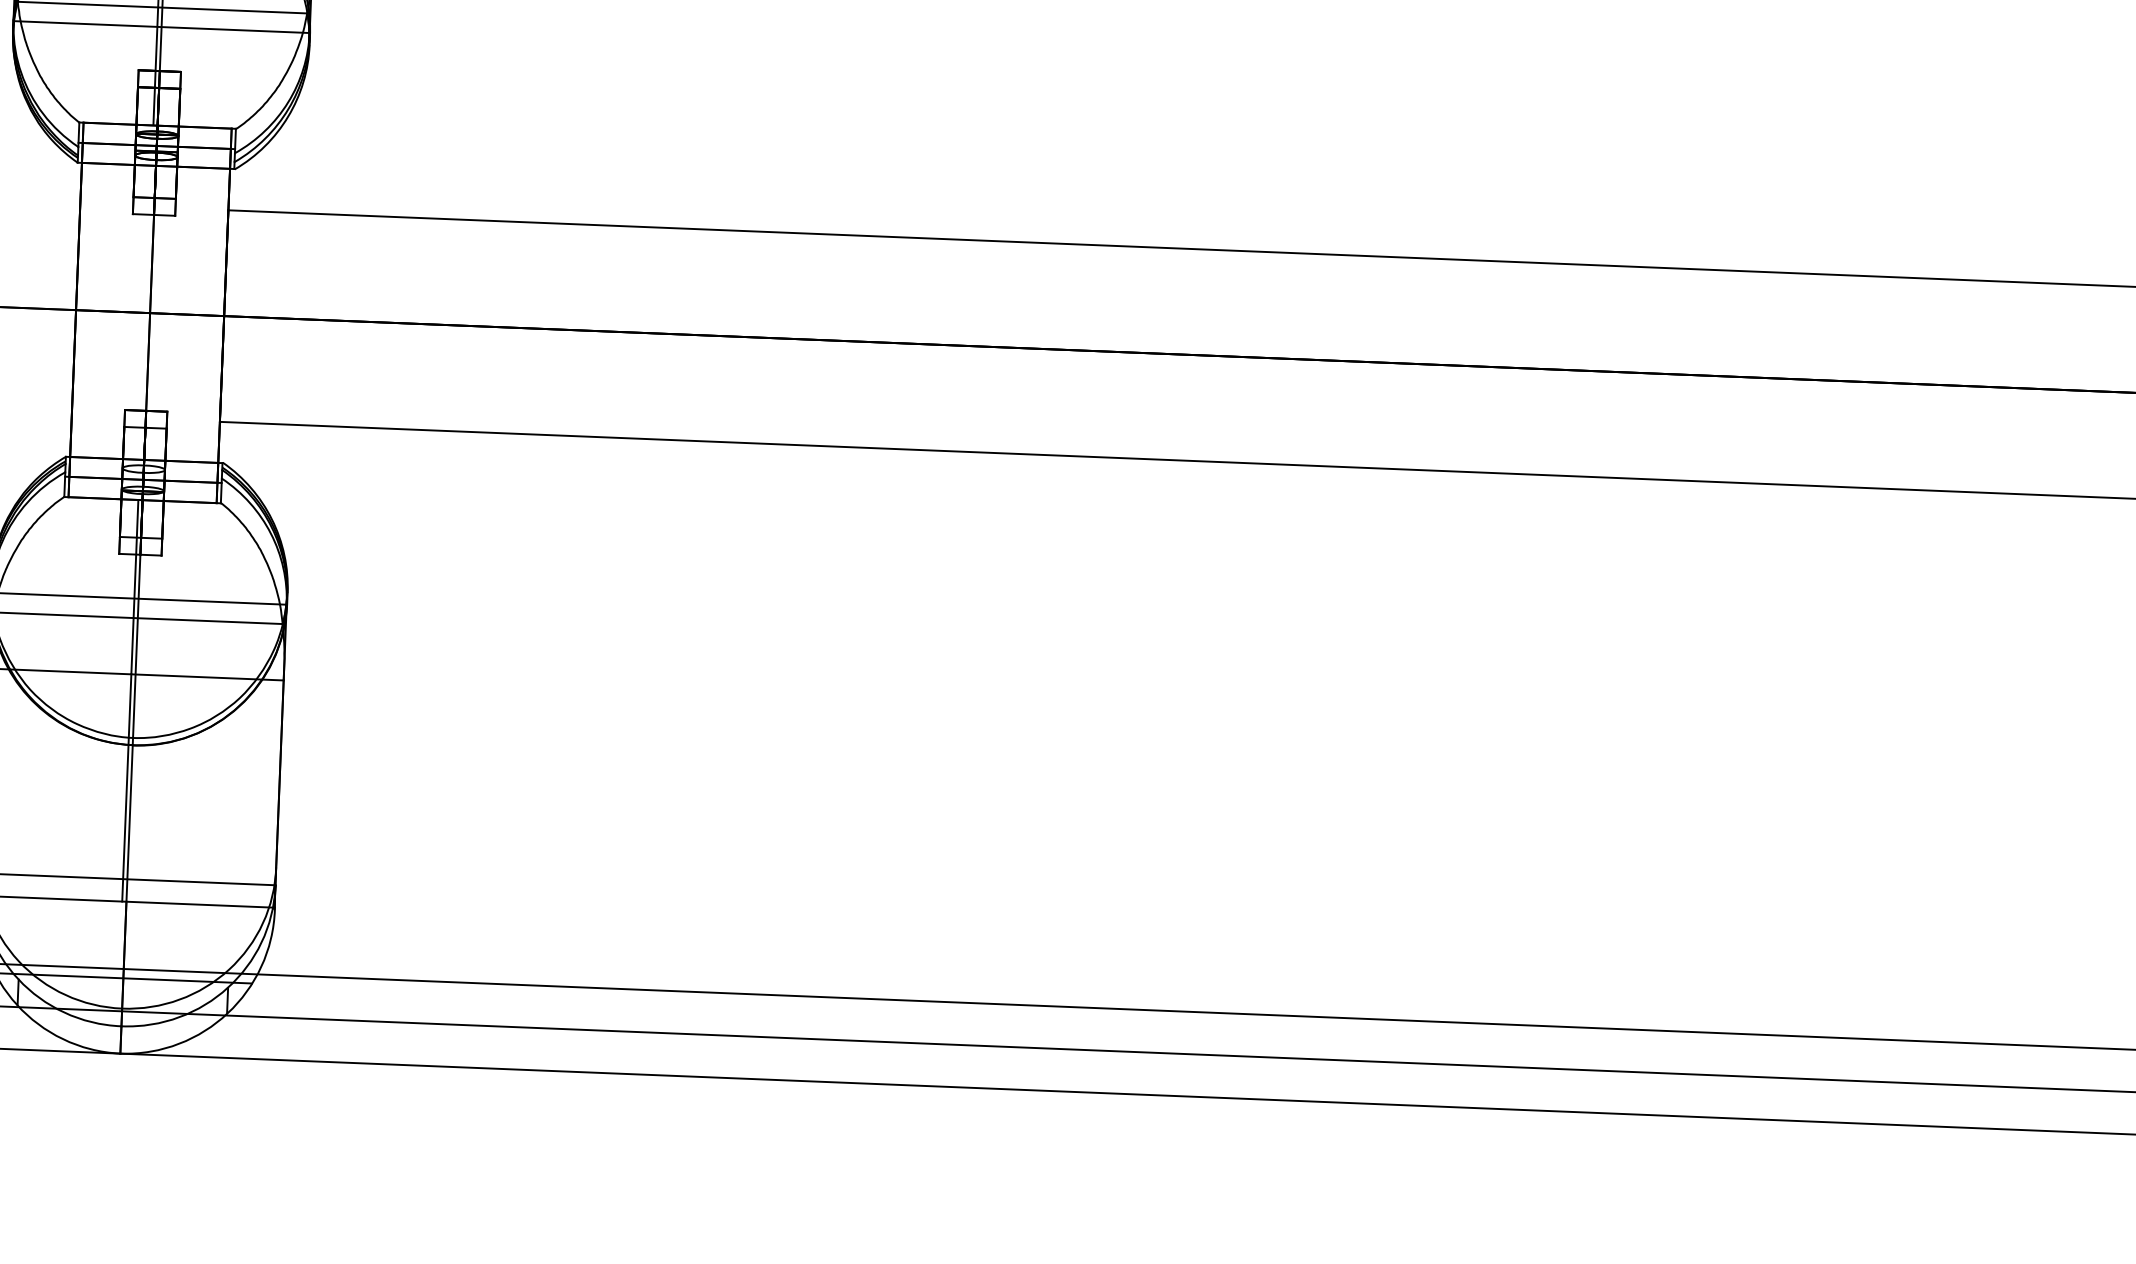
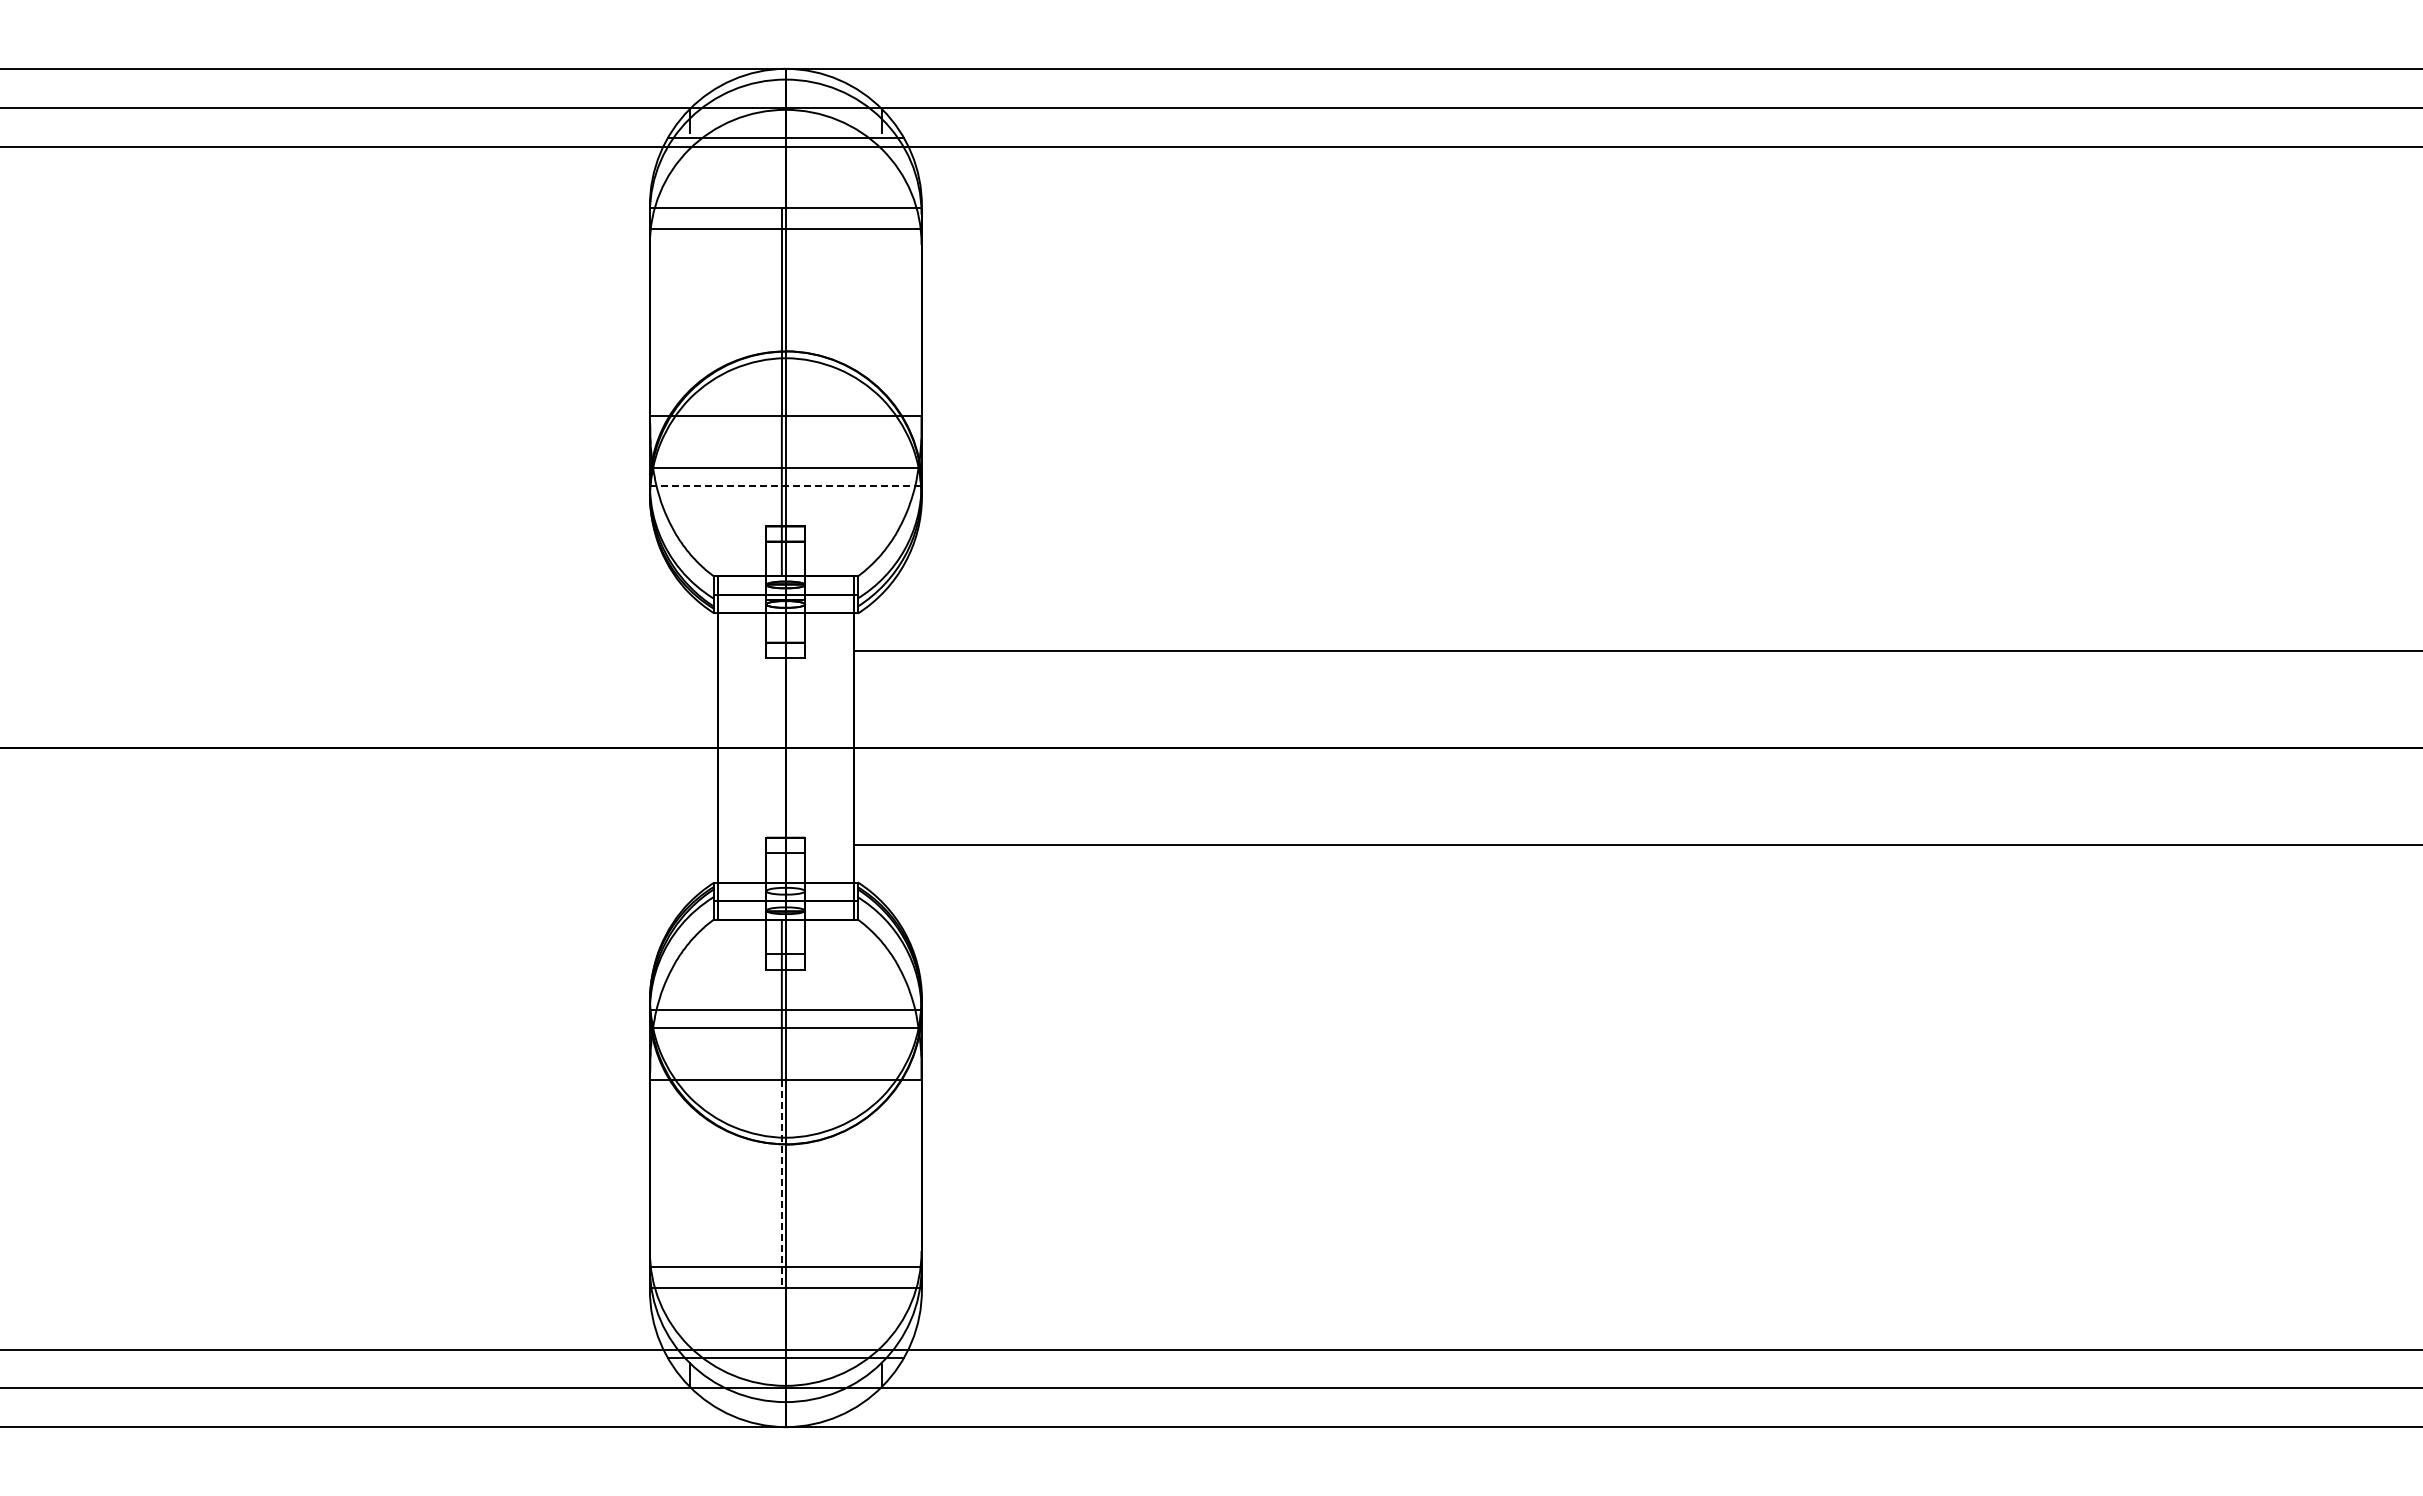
line: (162, 26) -> (786, 485), solid -> dashed
line: (126, 788) -> (781, 1184), solid -> dashed

